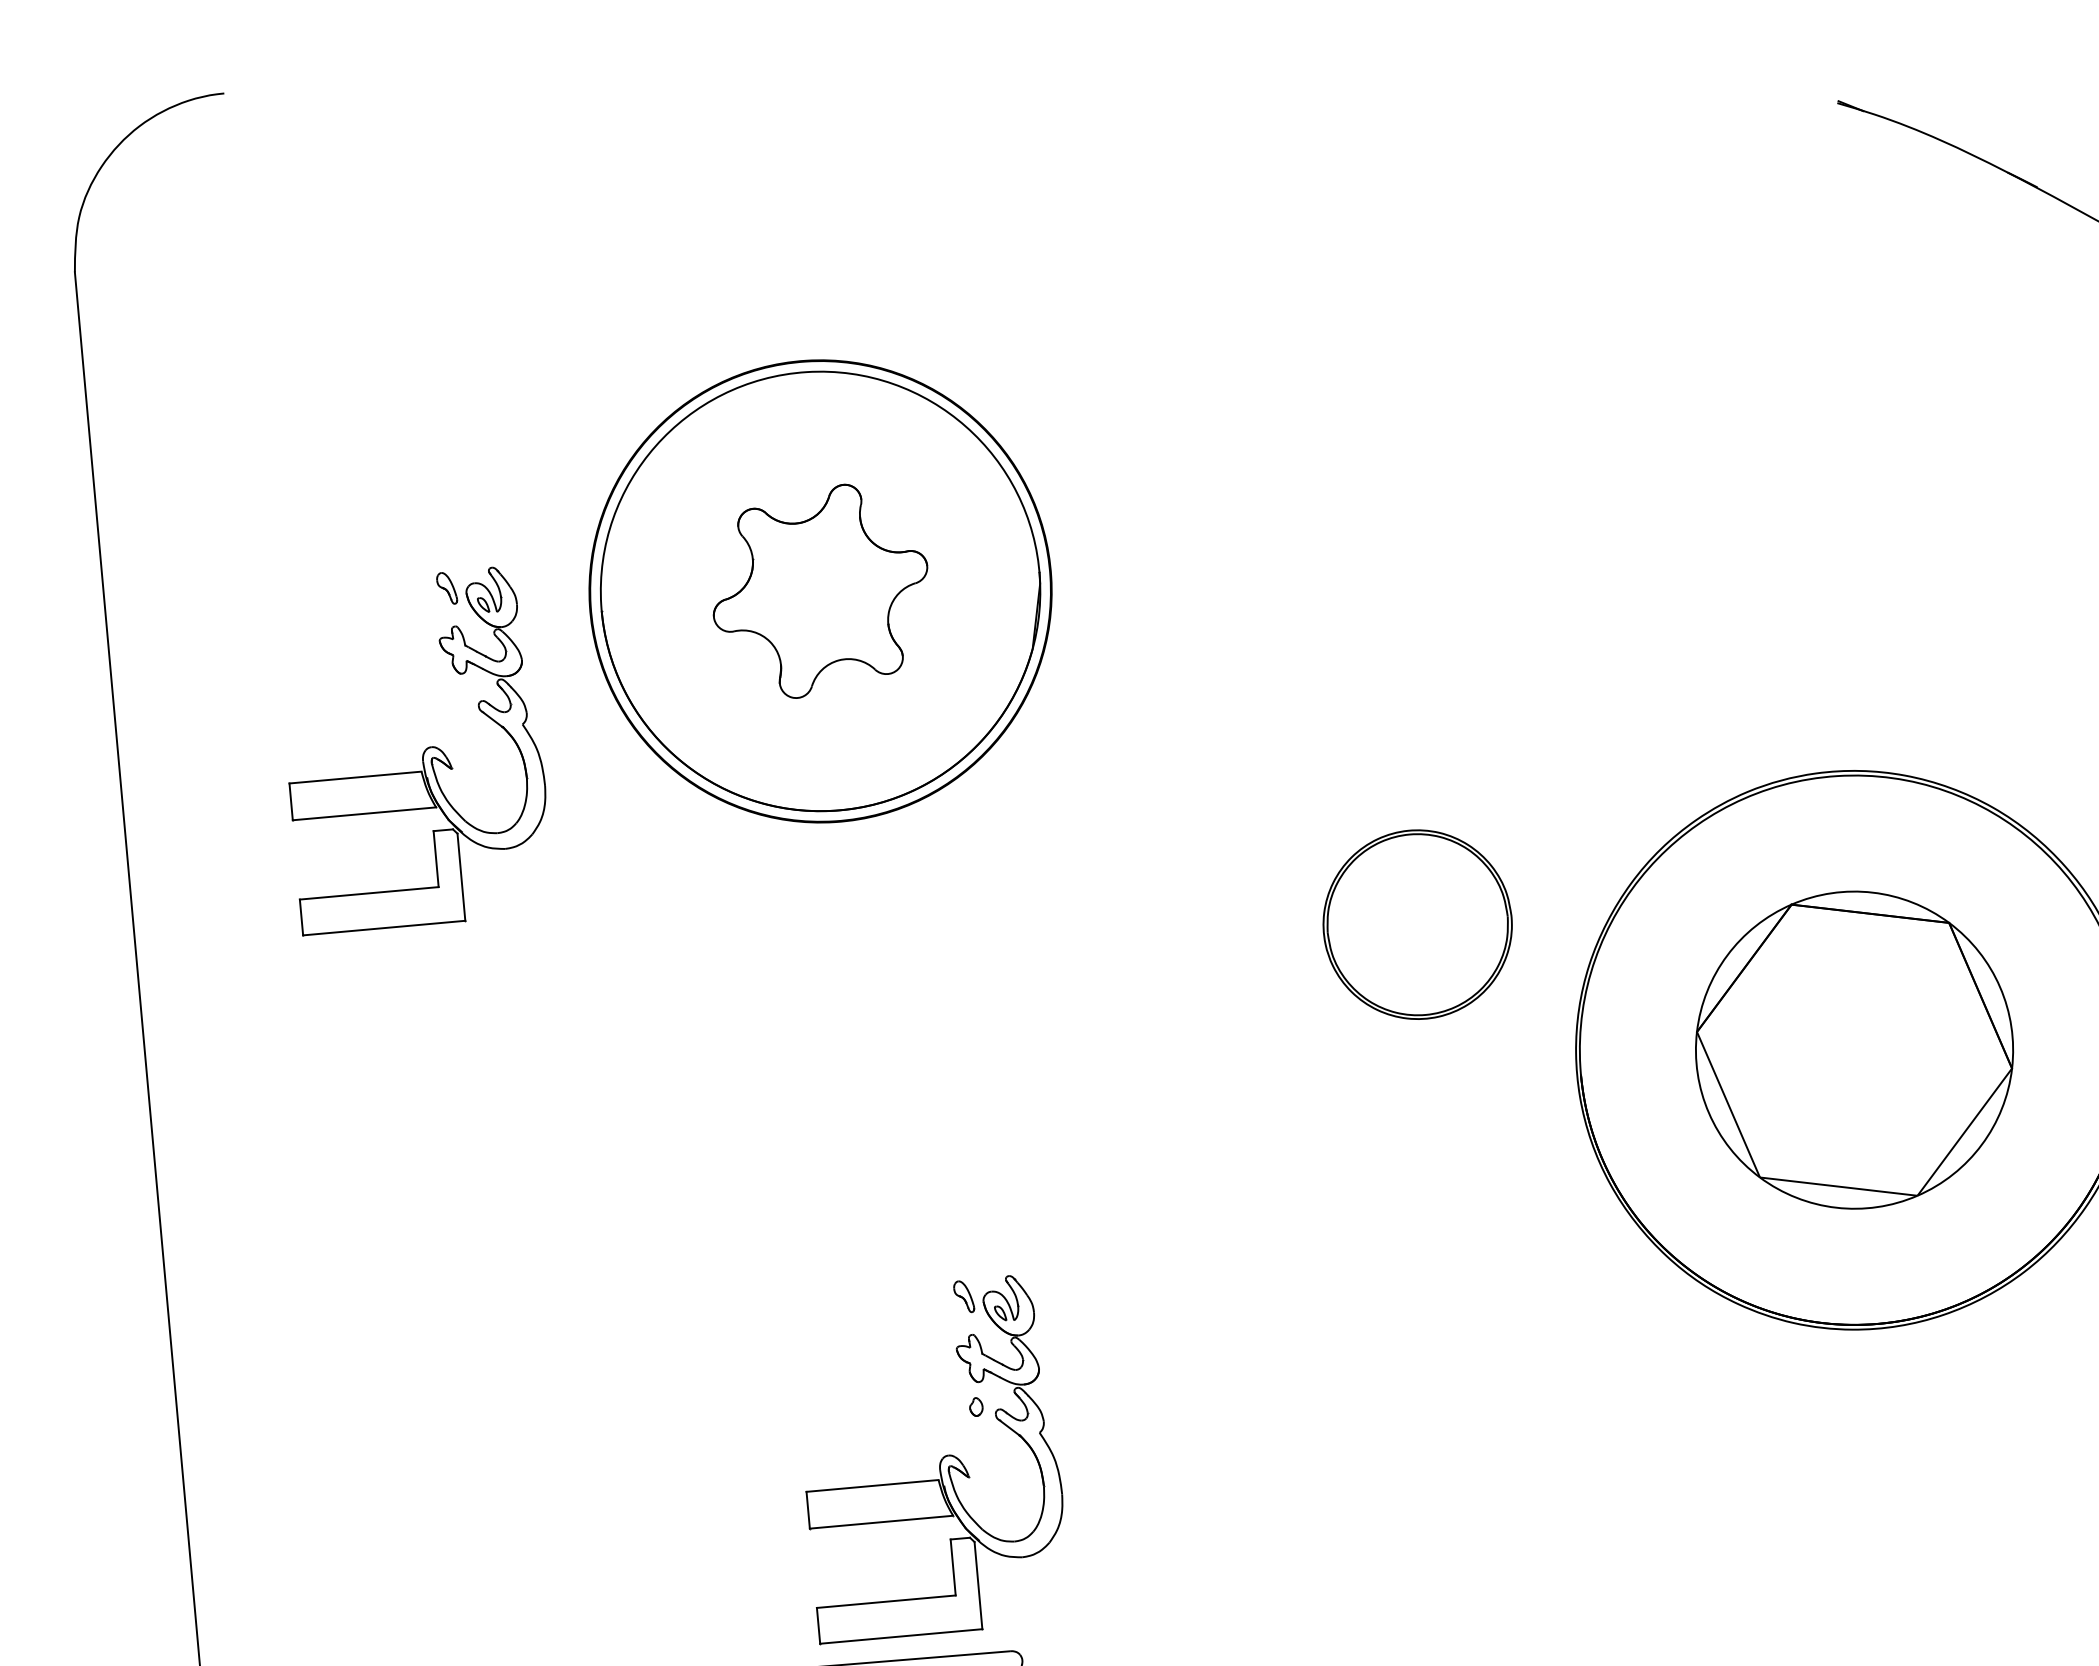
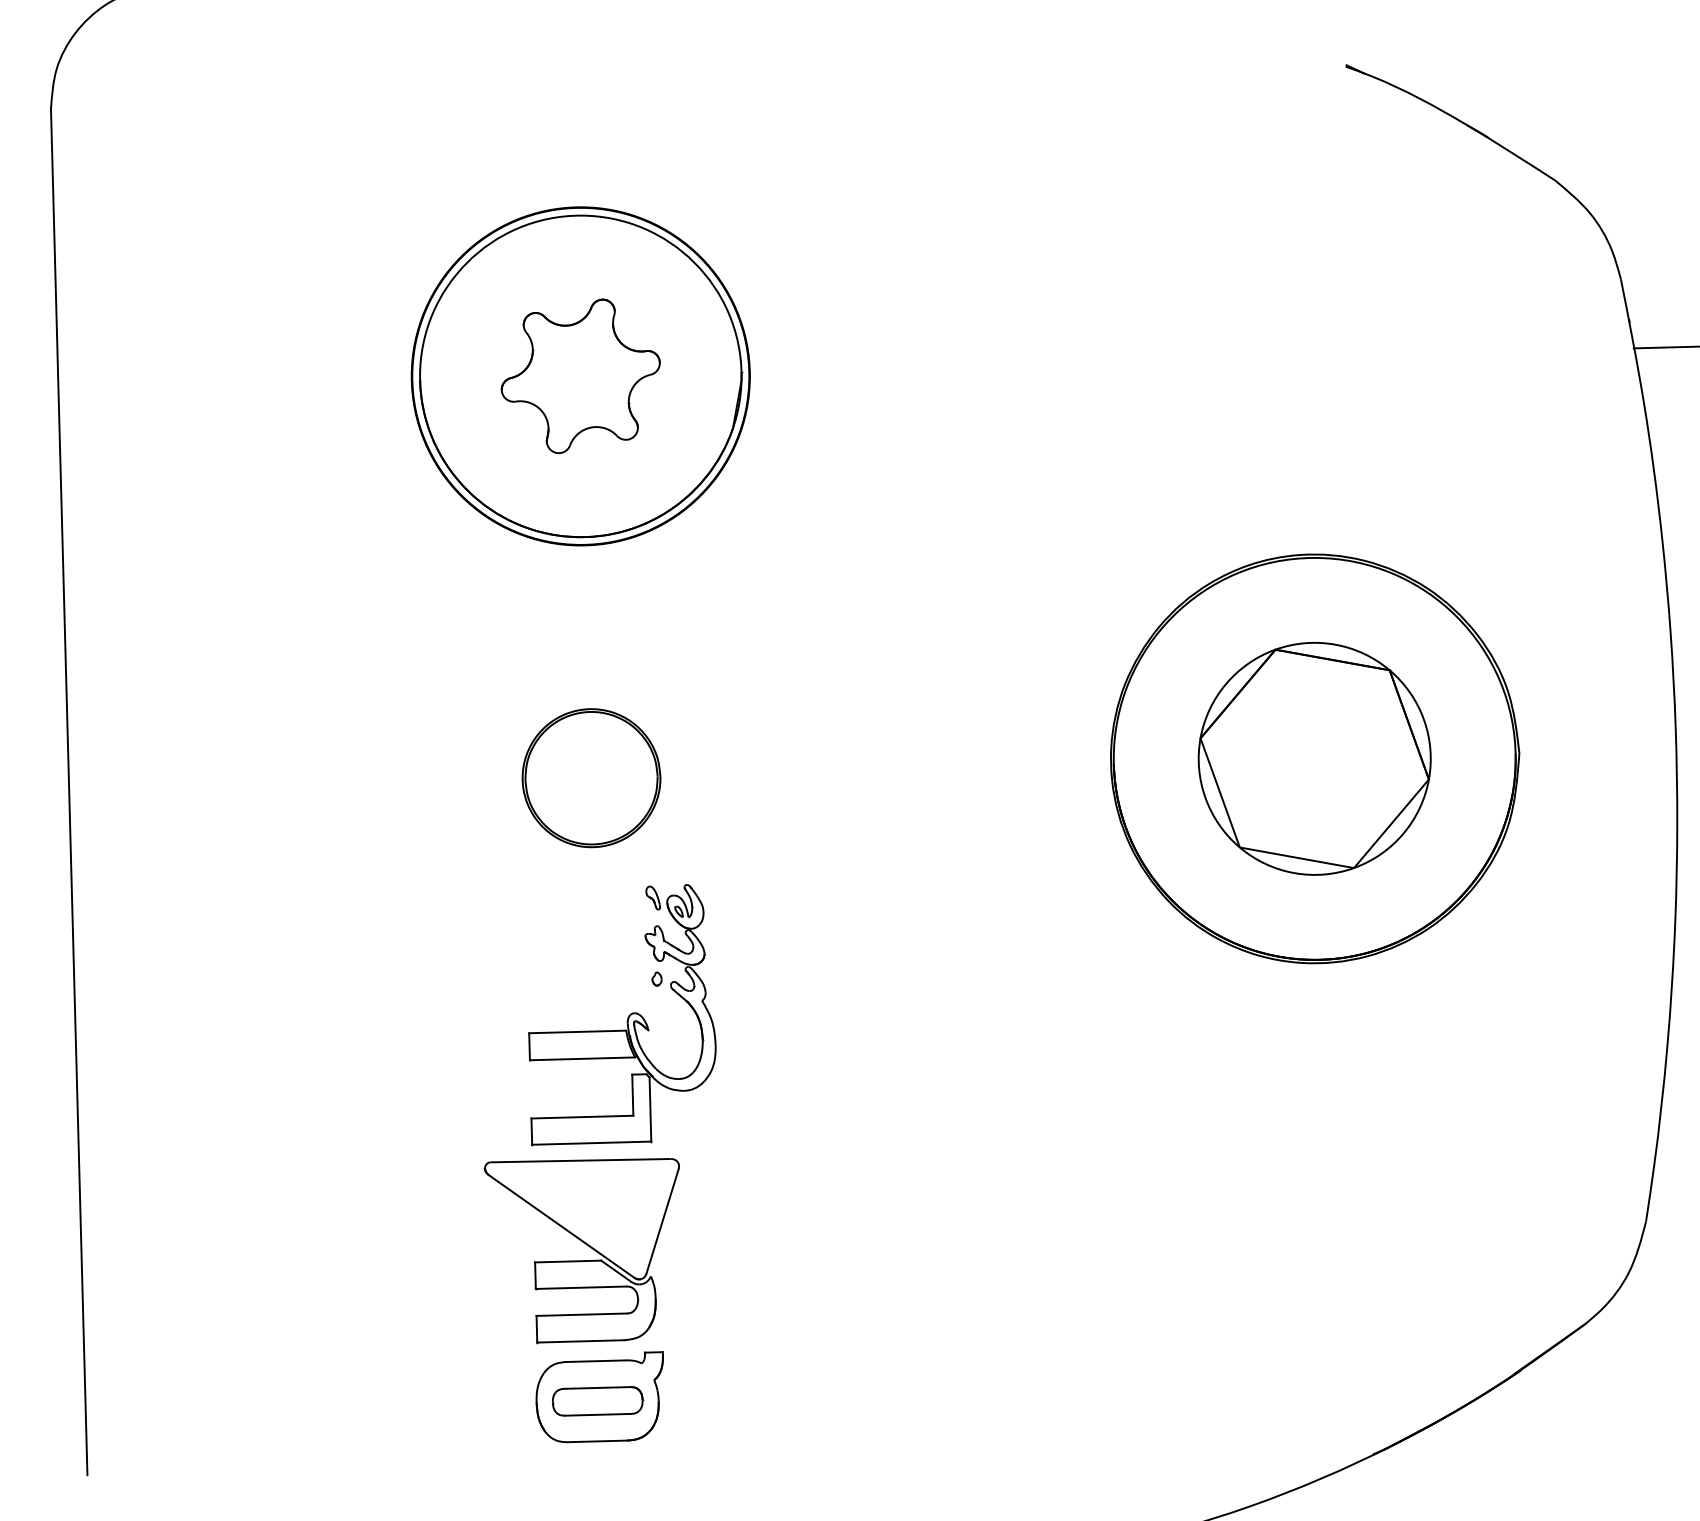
part: (415, 751) -> (277, 474), removed
part: (1417, 925) -> (591, 778), moved

